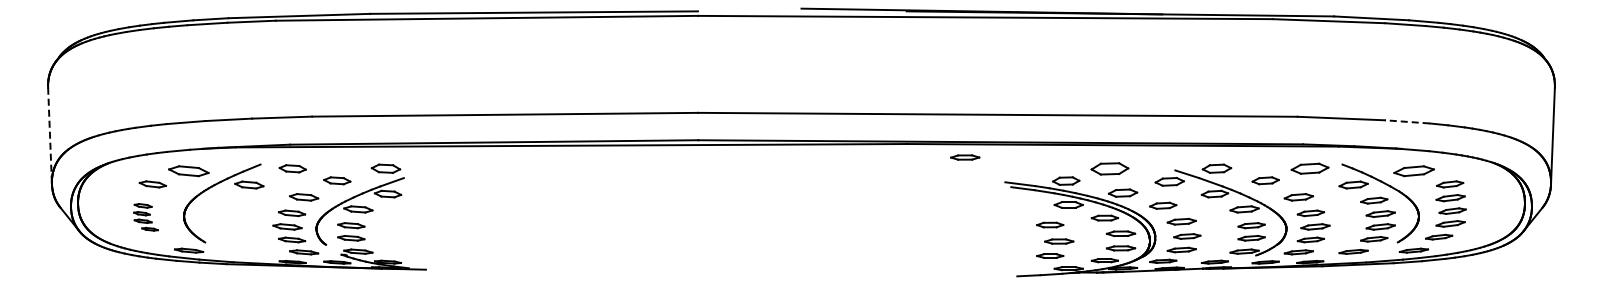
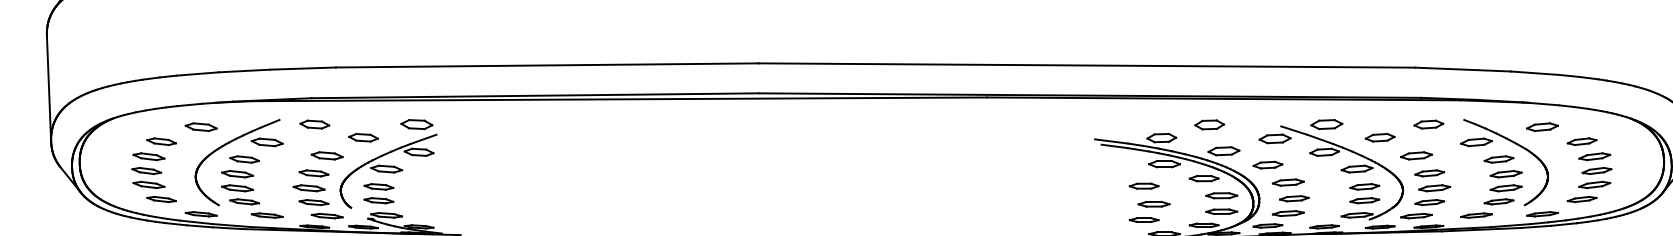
line: (1406, 121) -> (1534, 72), dashed -> solid
line: (50, 136) -> (49, 89), dashed -> solid
part: (965, 157) -> (1051, 112), removed
part: (1310, 168) -> (1429, 124), size x0.71
part: (1109, 169) -> (1209, 125), size x0.71
part: (189, 170) -> (201, 126), size x0.71
part: (1413, 170) -> (1542, 126), size x0.71
part: (145, 217) -> (153, 177), size x1.67
part: (1445, 217) -> (1589, 177), moved
part: (235, 225) -> (252, 186), added

